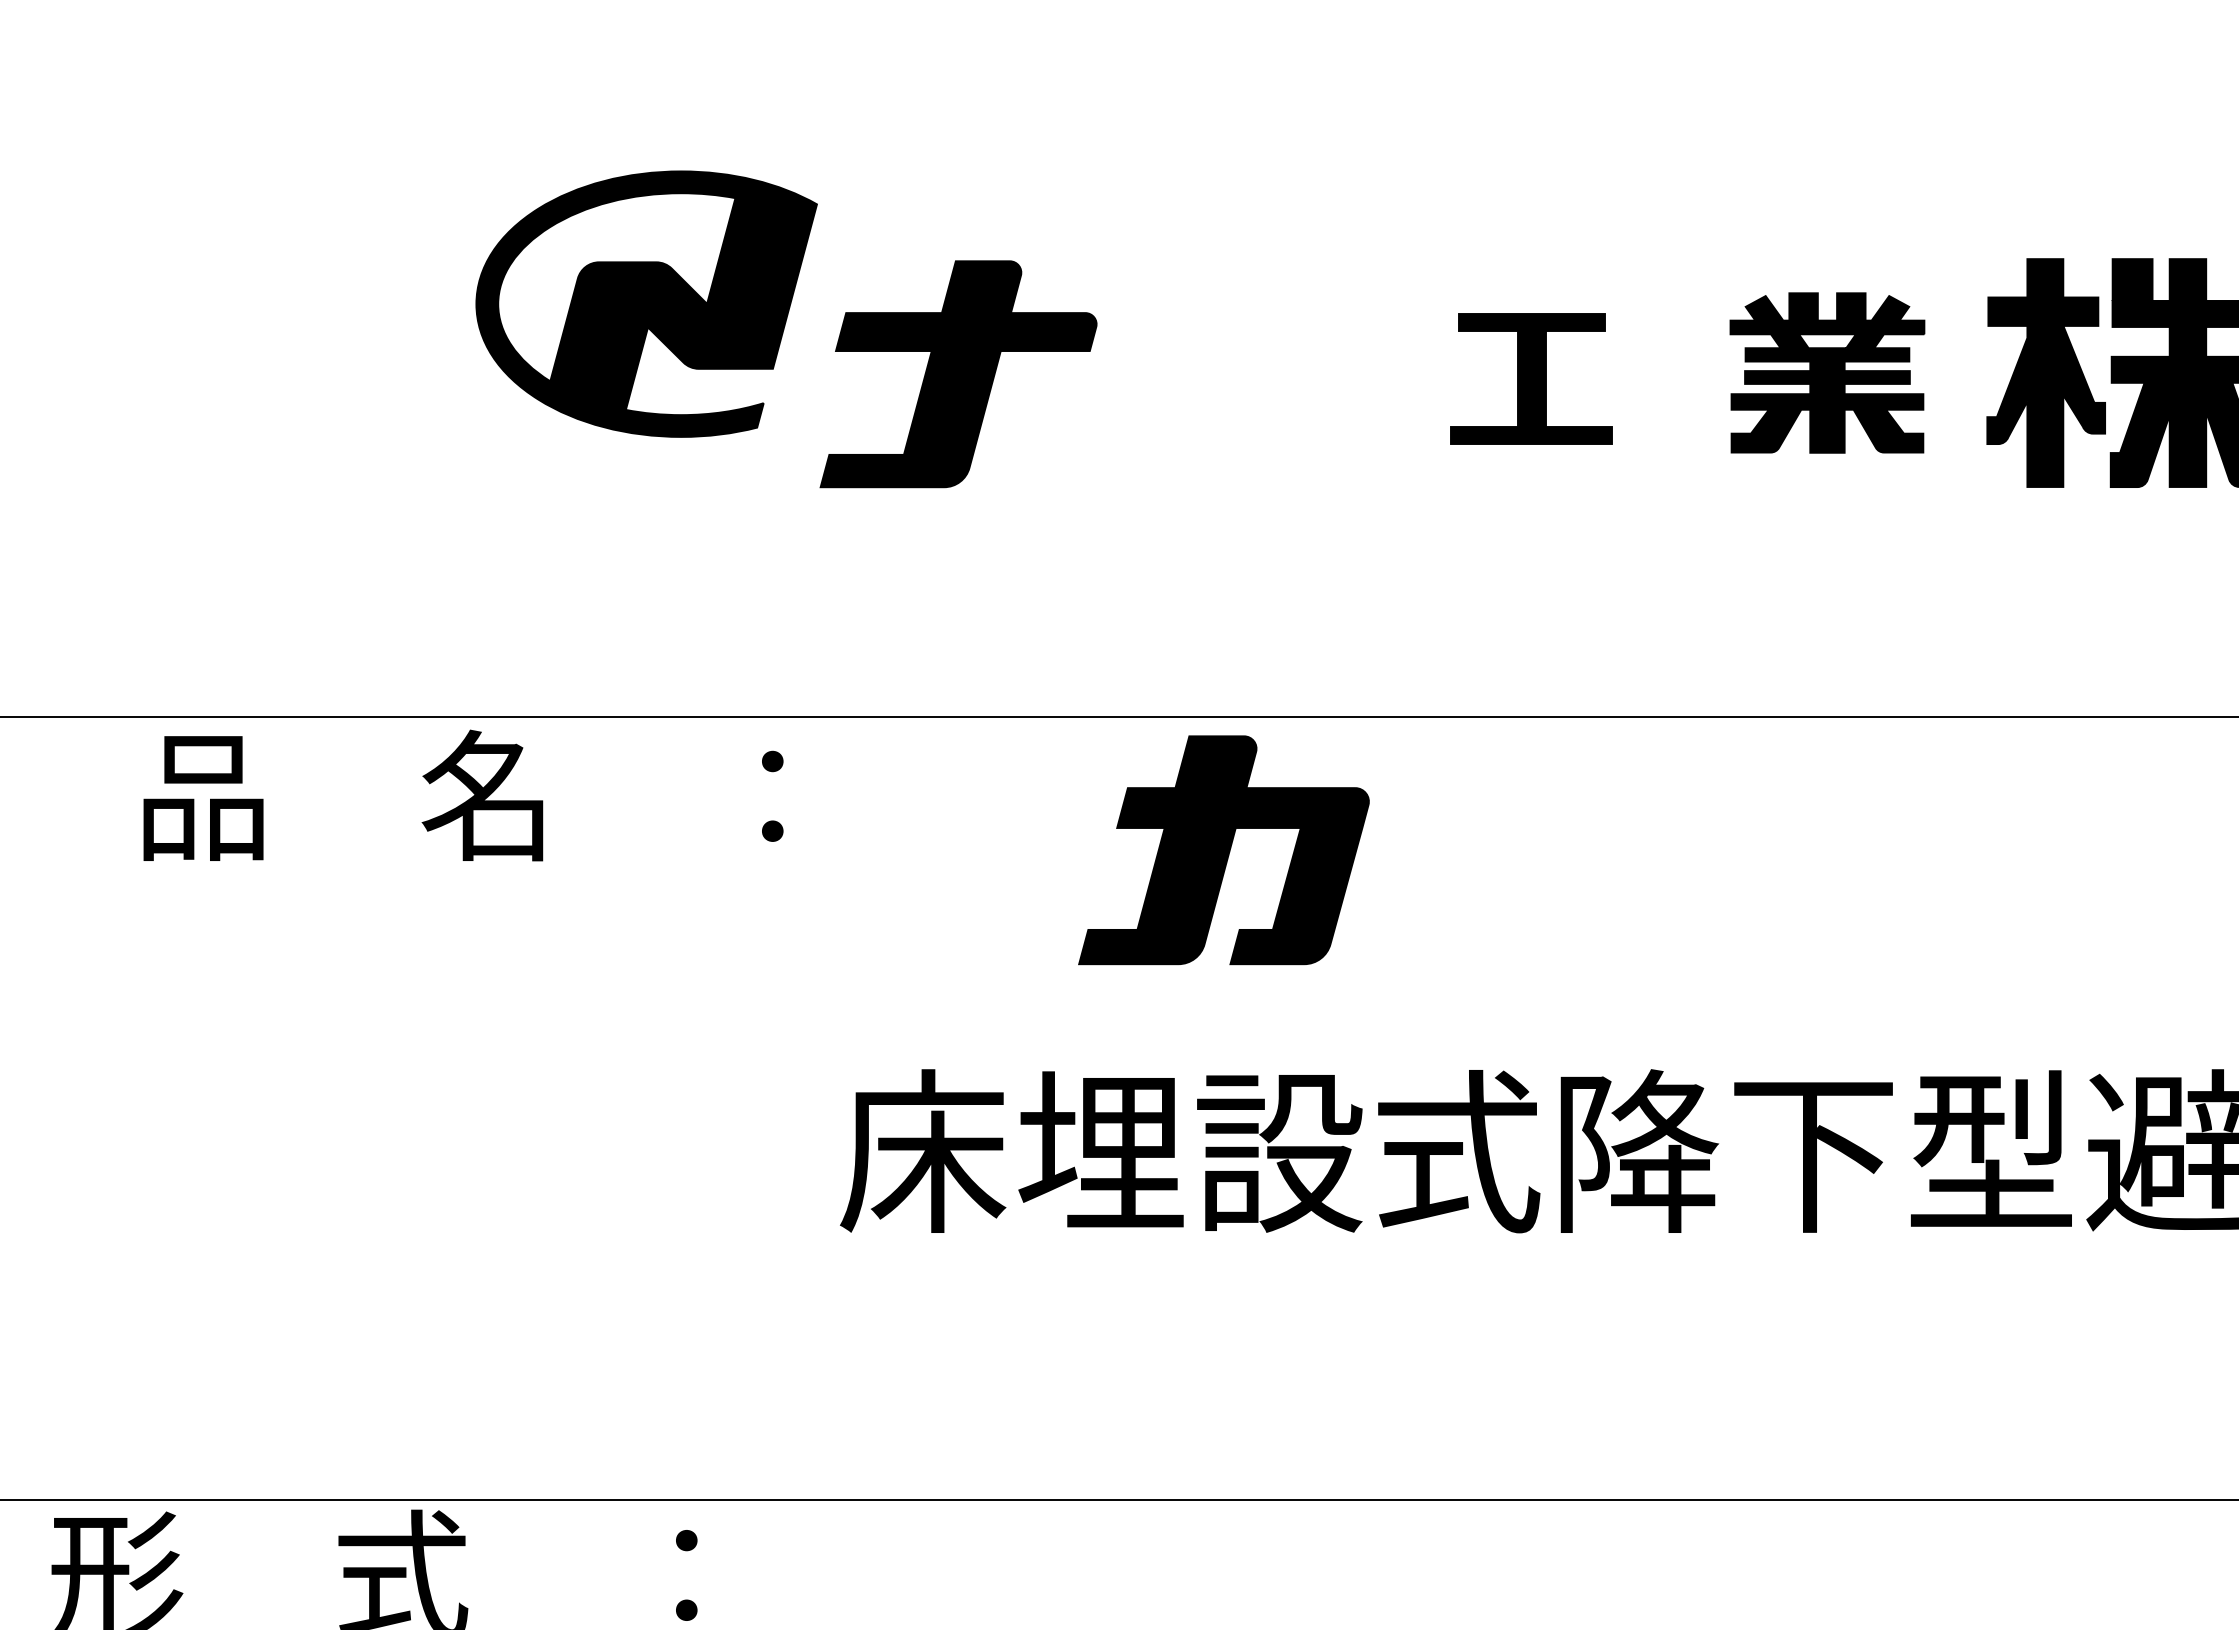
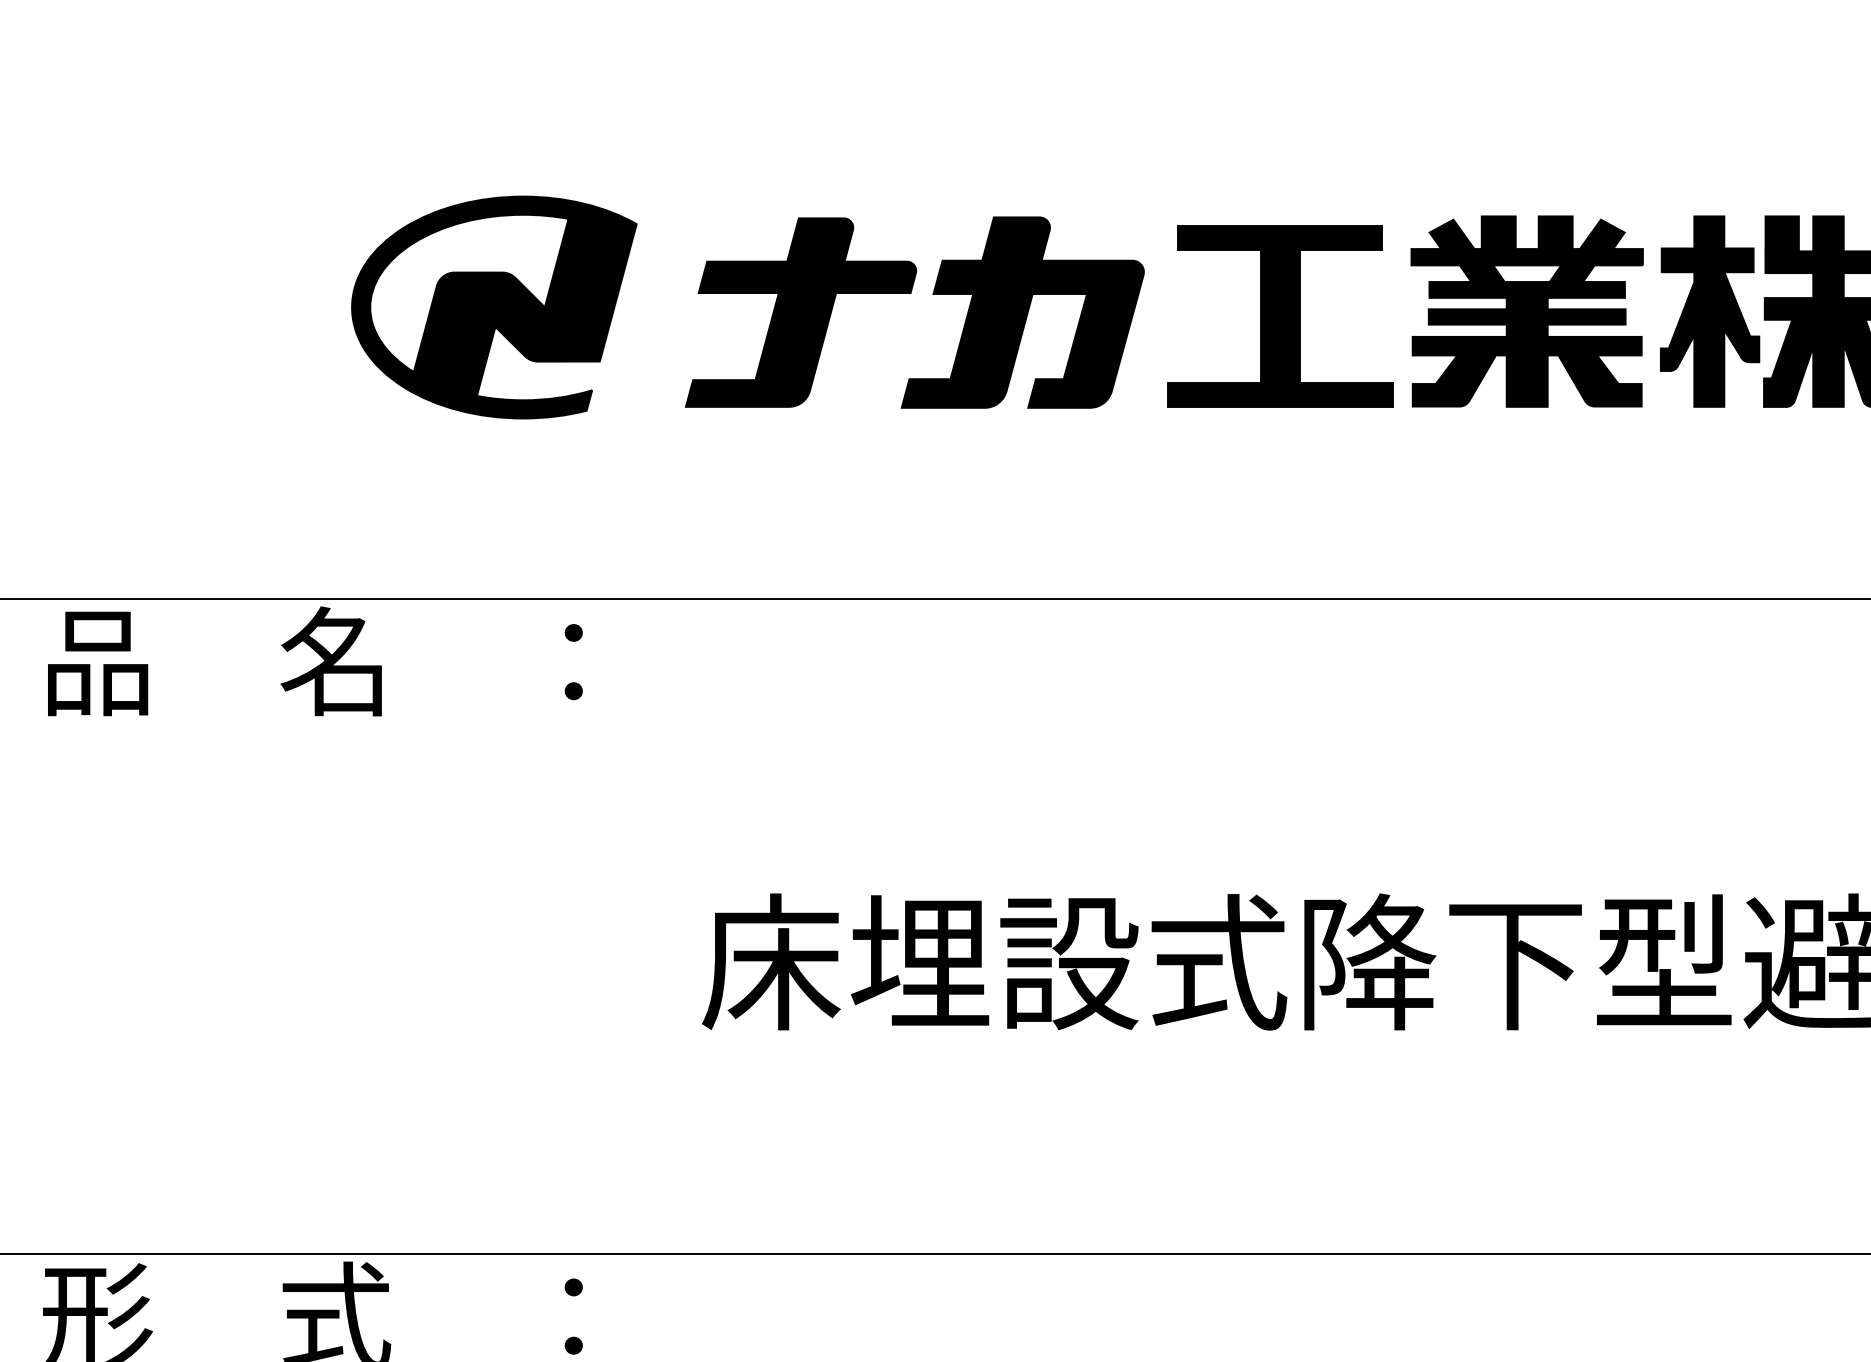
part: (646, 303) -> (494, 306), moved
part: (1827, 372) -> (1527, 311), size x1.43
part: (1531, 378) -> (1279, 316), size x1.67
text: (463, 795) -> (315, 661), moved
part: (1223, 850) -> (1022, 312), moved

